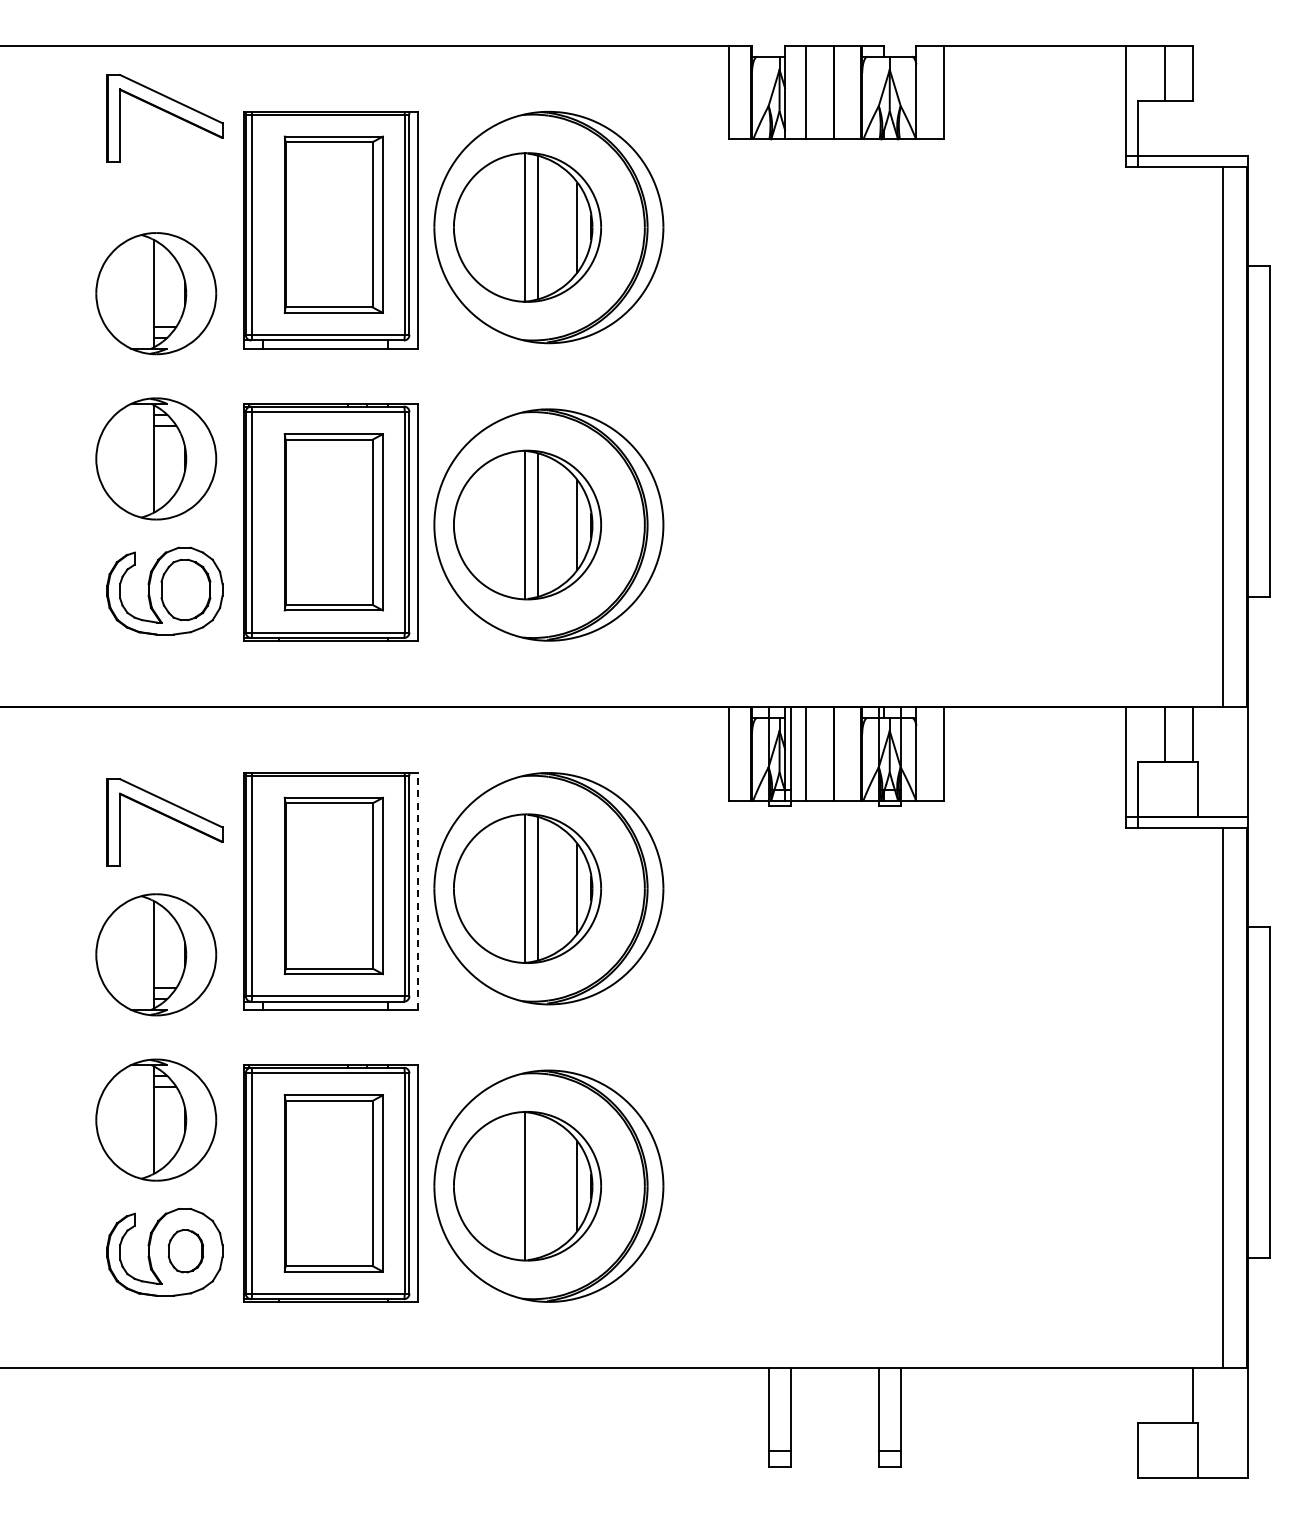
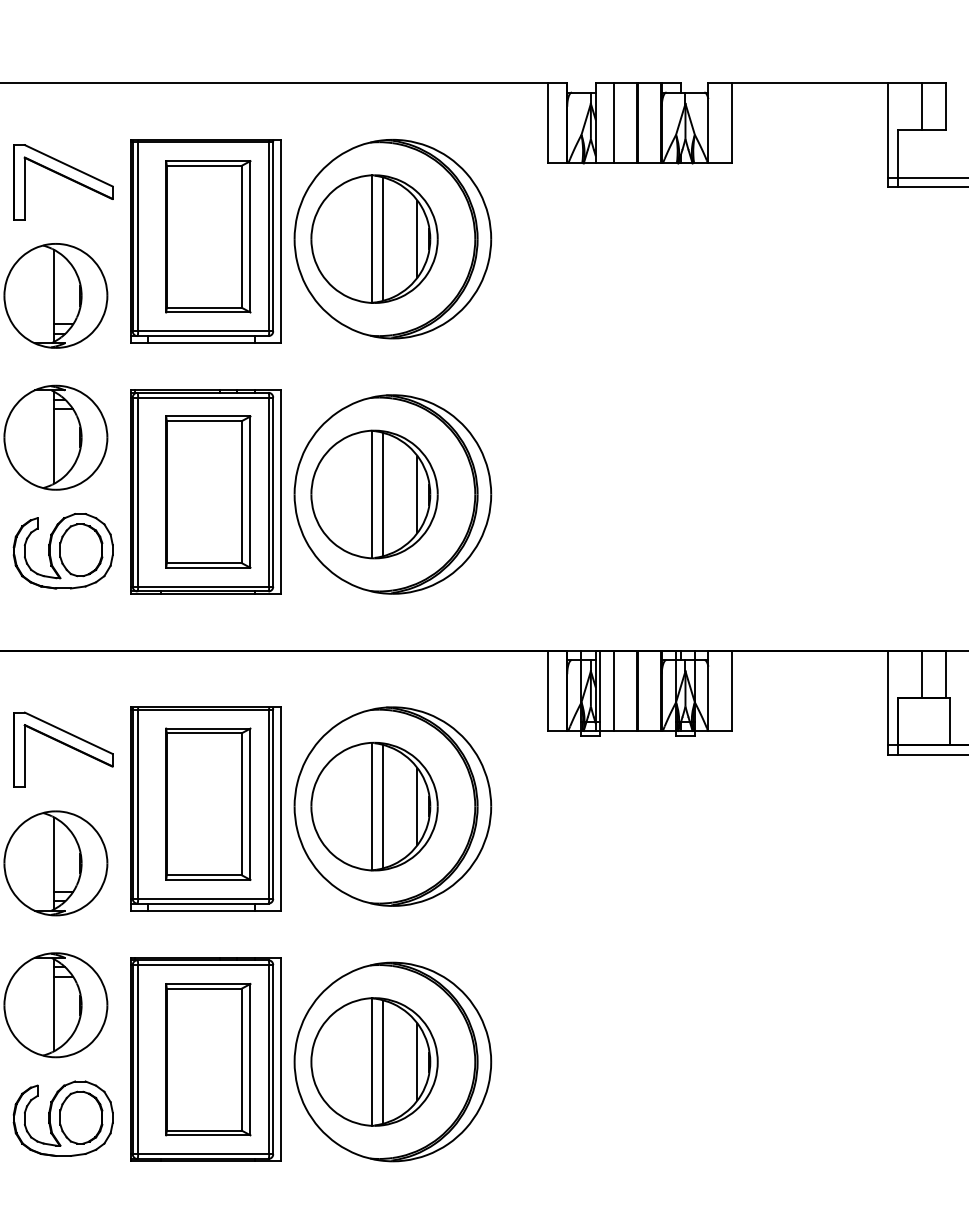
part: (164, 118) -> (62, 182), moved
line: (418, 890) -> (280, 808), dashed -> solid
line: (537, 1186) -> (383, 1062), added
part: (185, 1251) -> (81, 1118), size x1.43

